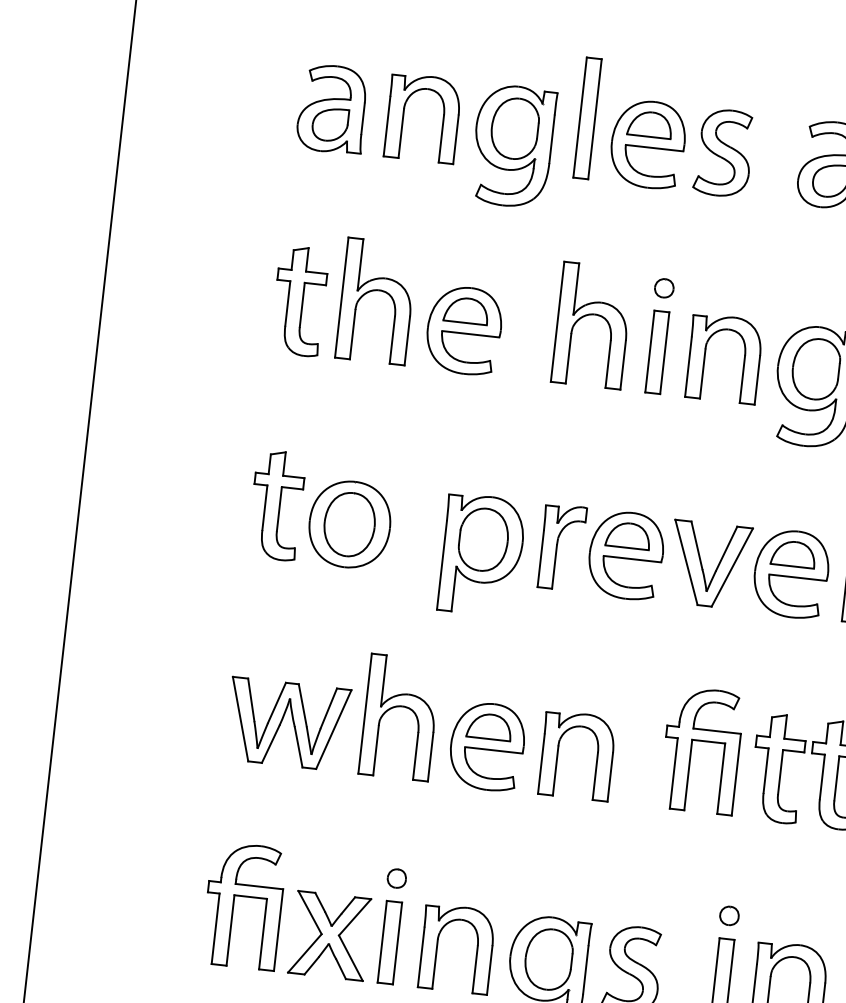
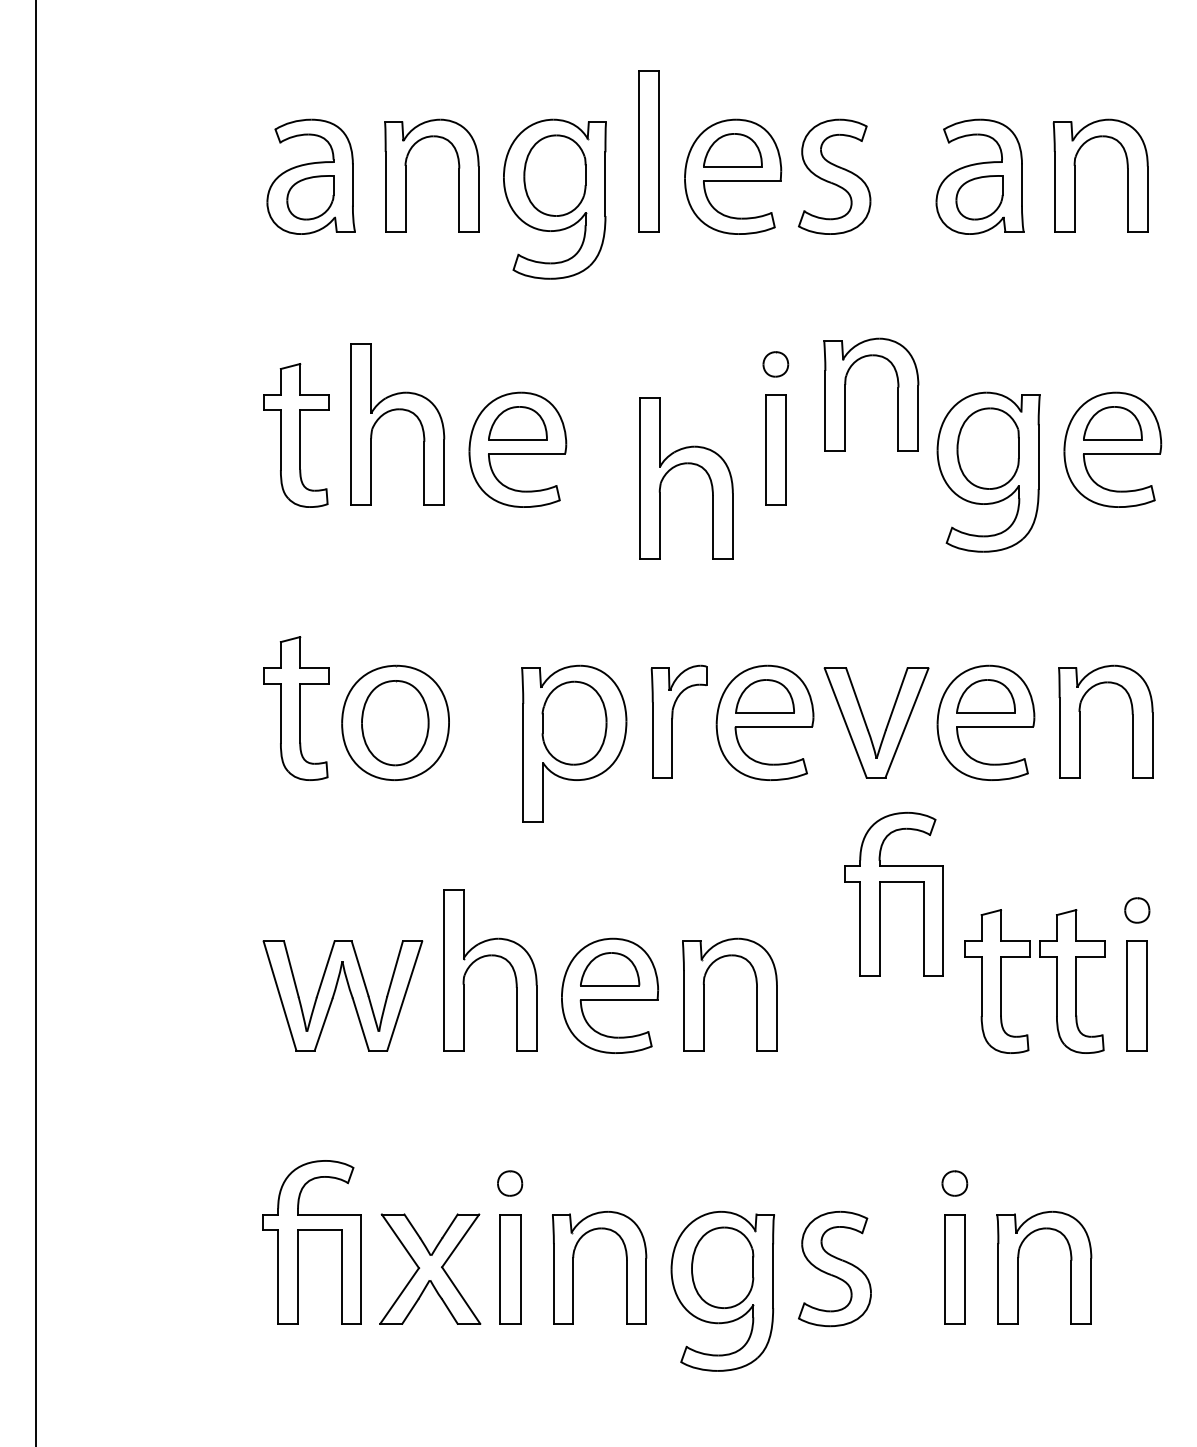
part: (593, 315) -> (686, 464), moved
part: (704, 356) -> (845, 394), moved
part: (702, 741) -> (893, 882), moved

